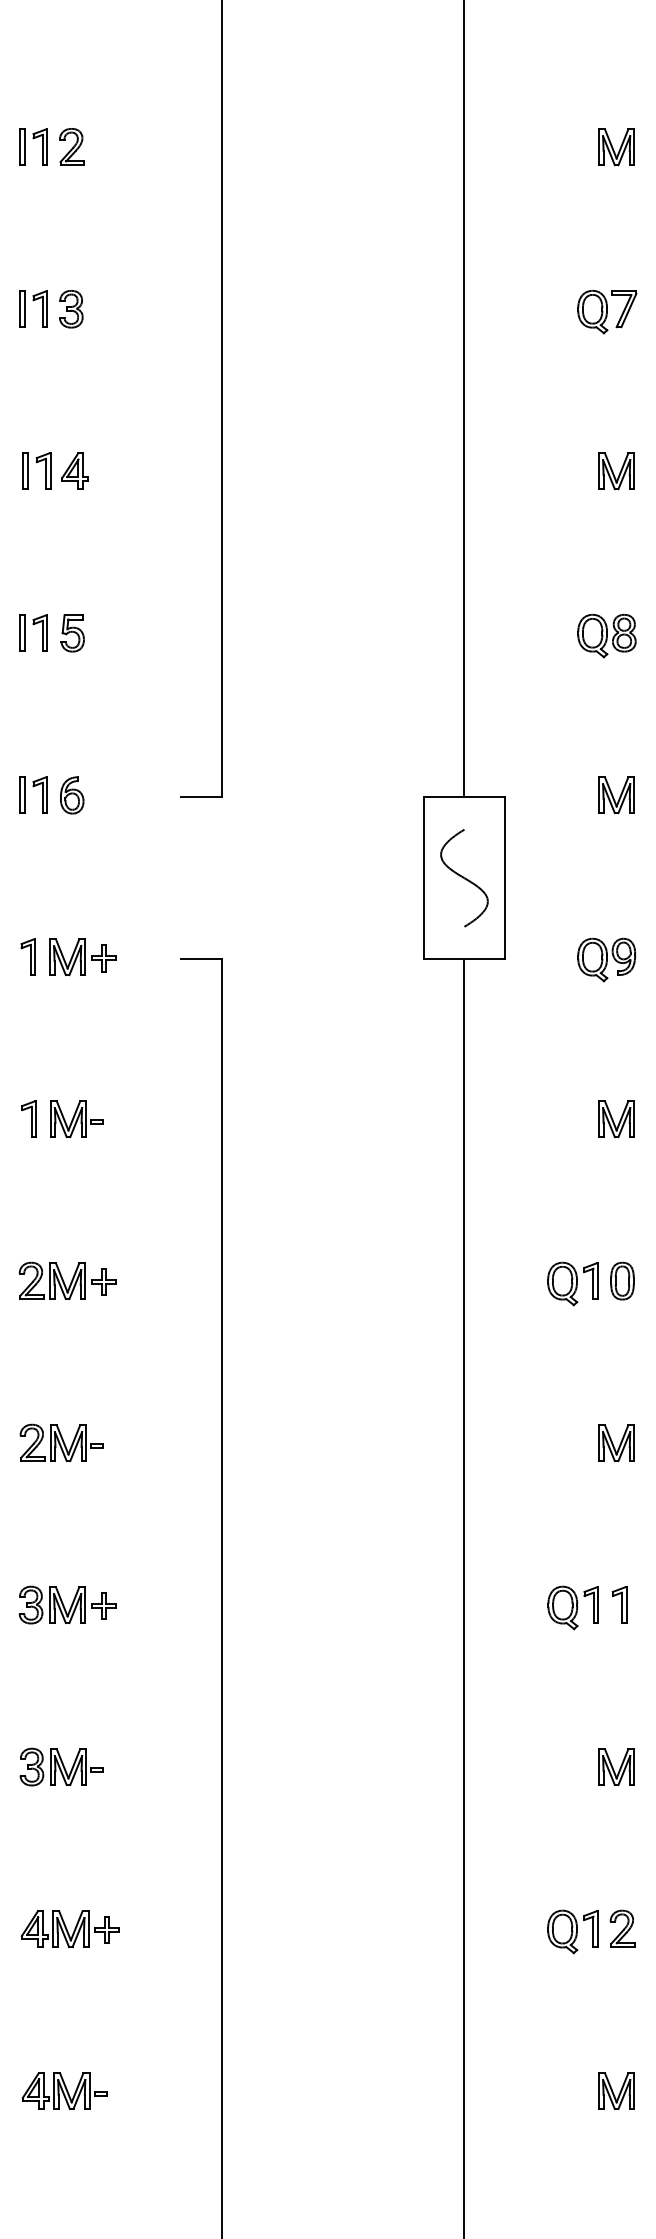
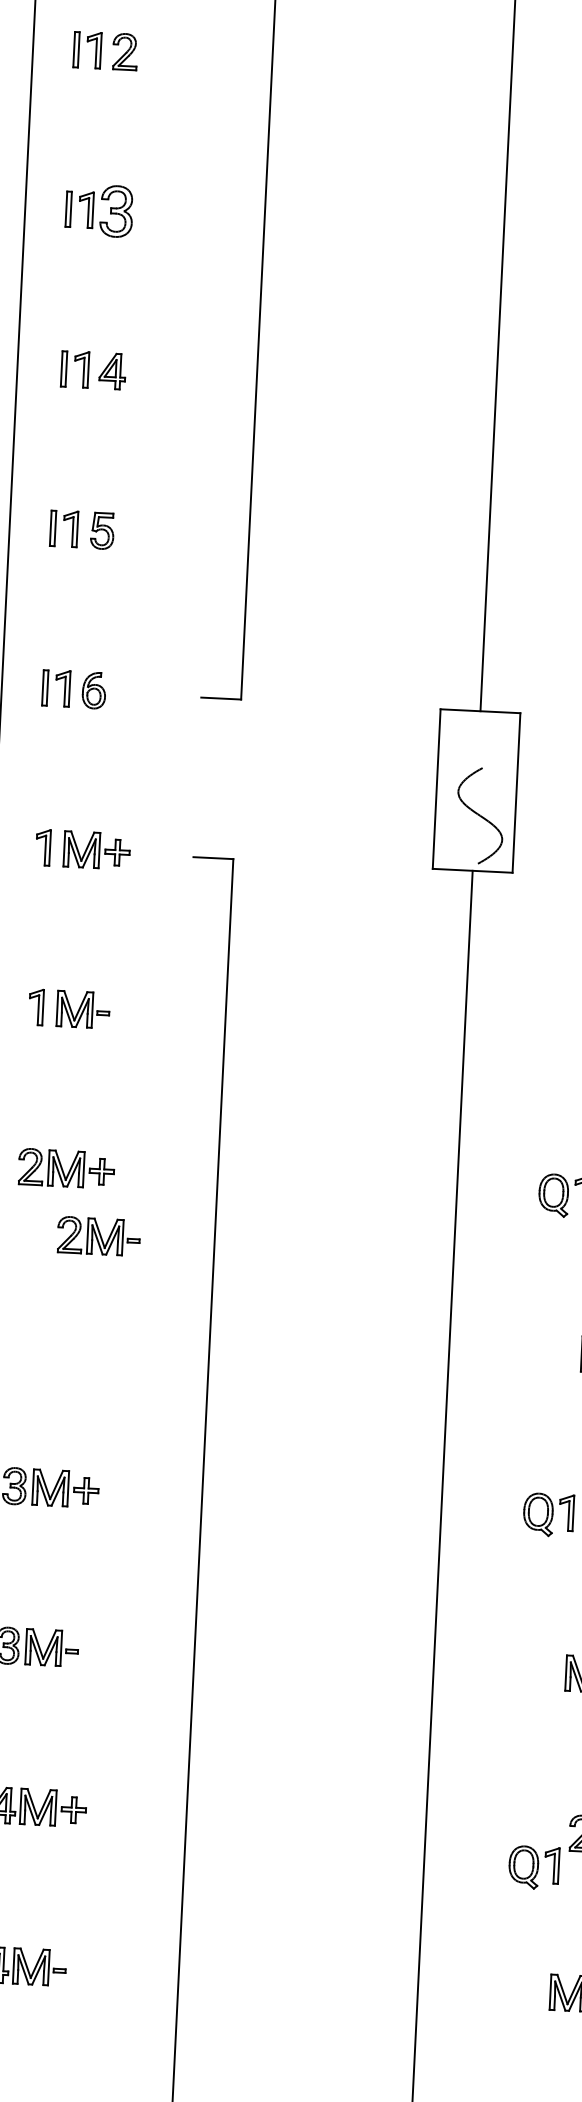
part: (71, 309) -> (116, 211), size x1.4
part: (464, 878) -> (480, 816), moved
part: (61, 1442) -> (98, 1235), moved
part: (572, 1931) -> (533, 1867), moved

